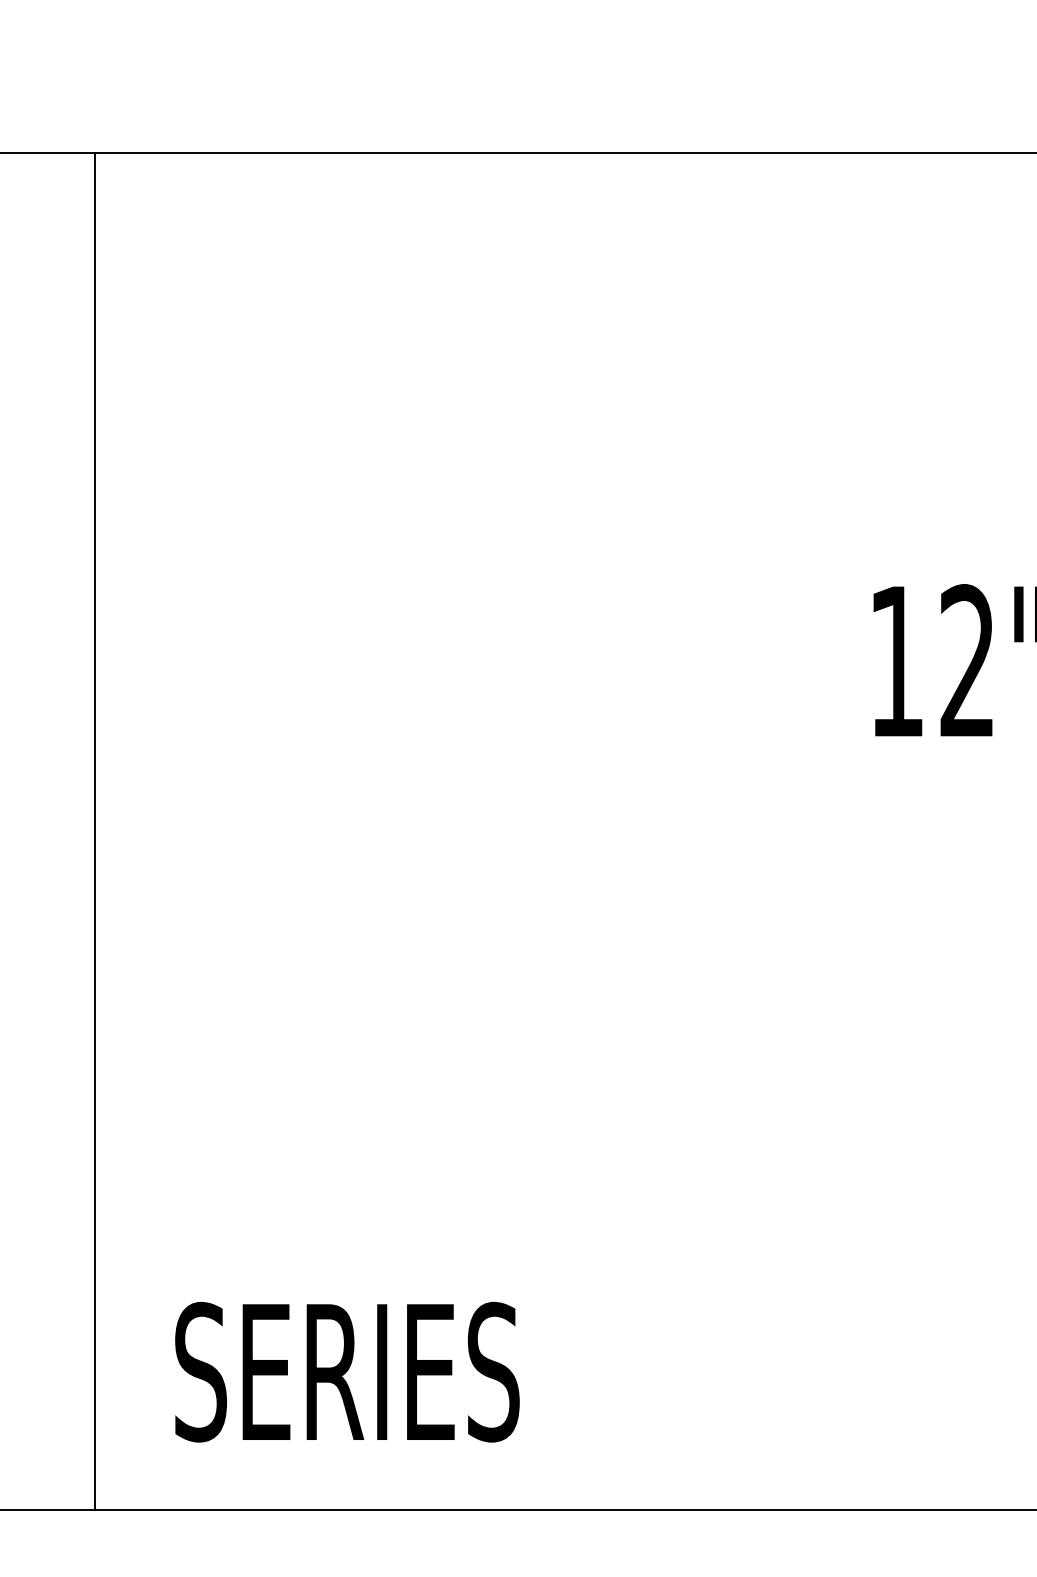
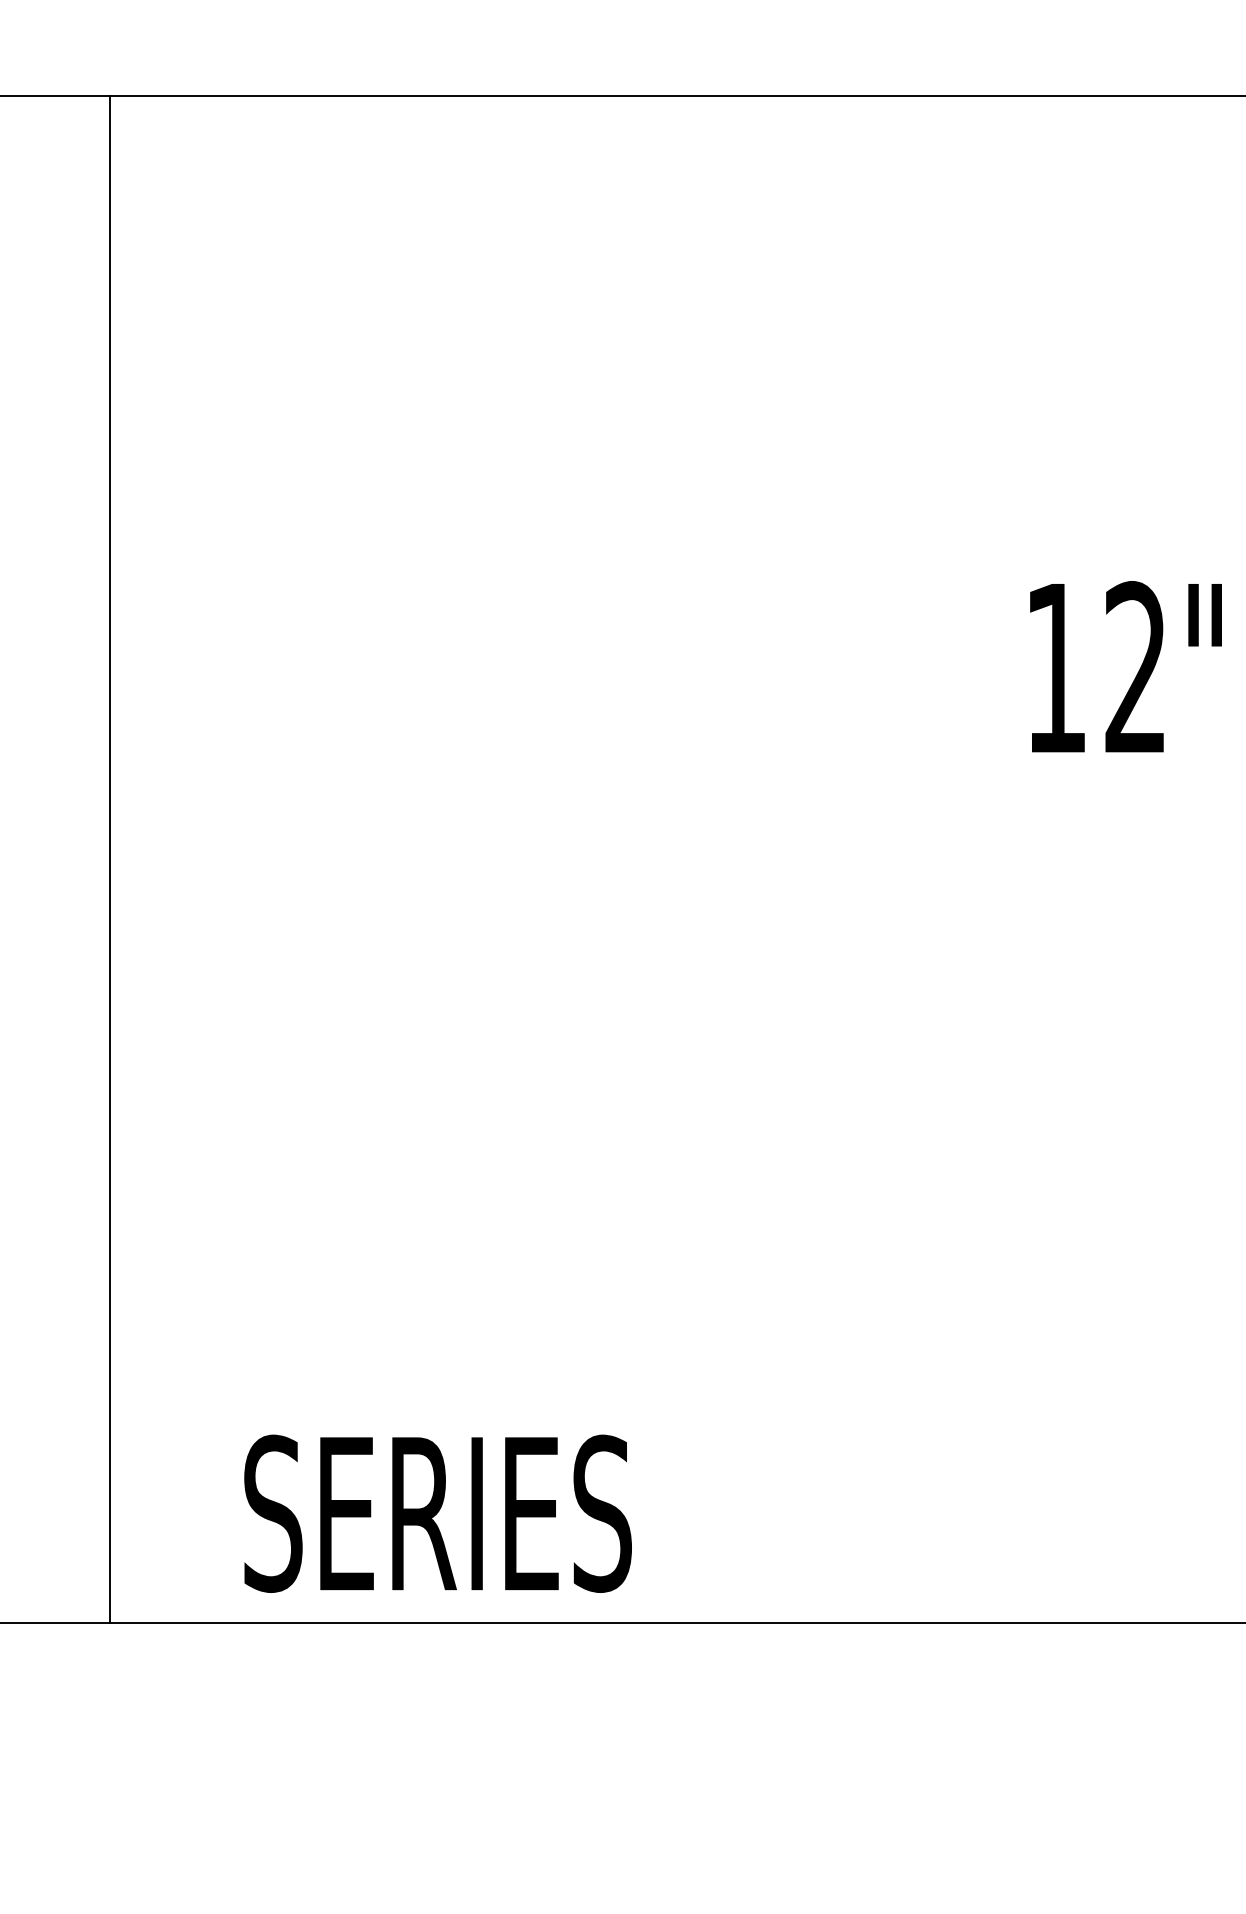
line: (94, 831) -> (109, 859), moved
text: (346, 1371) -> (437, 1513), moved

